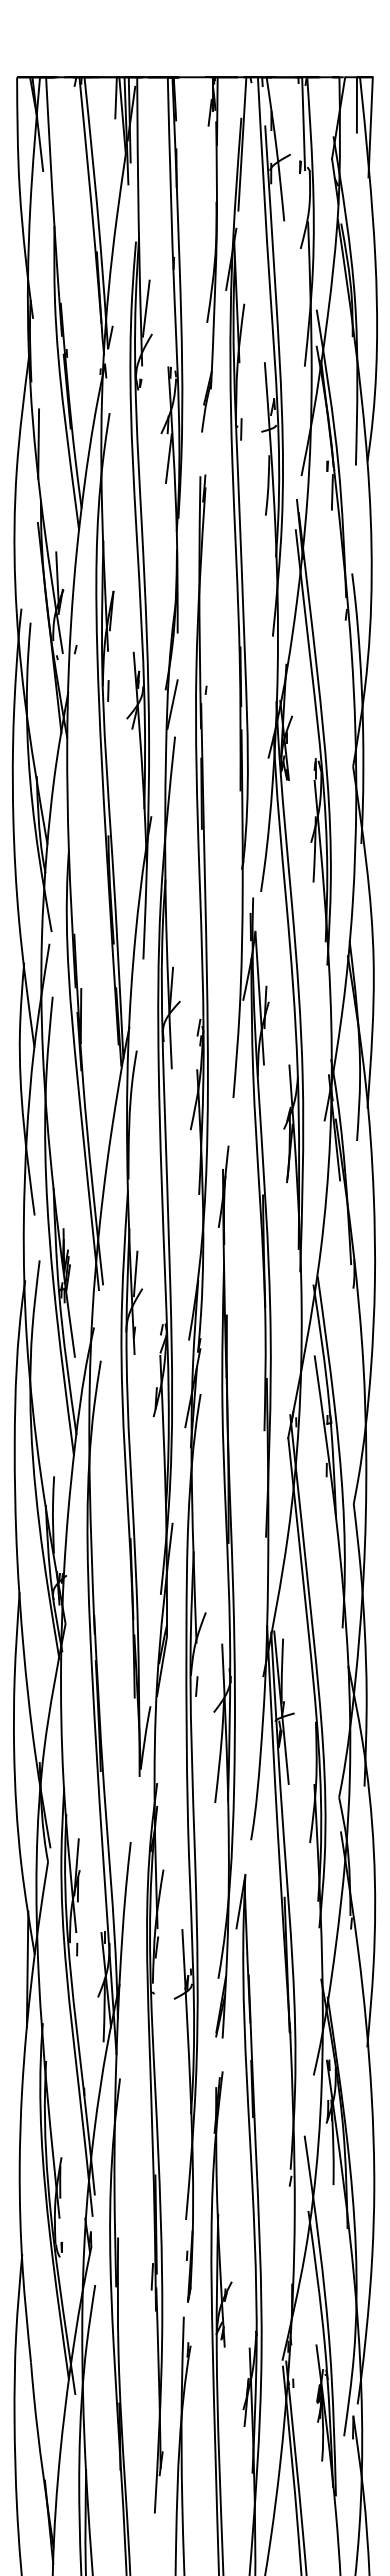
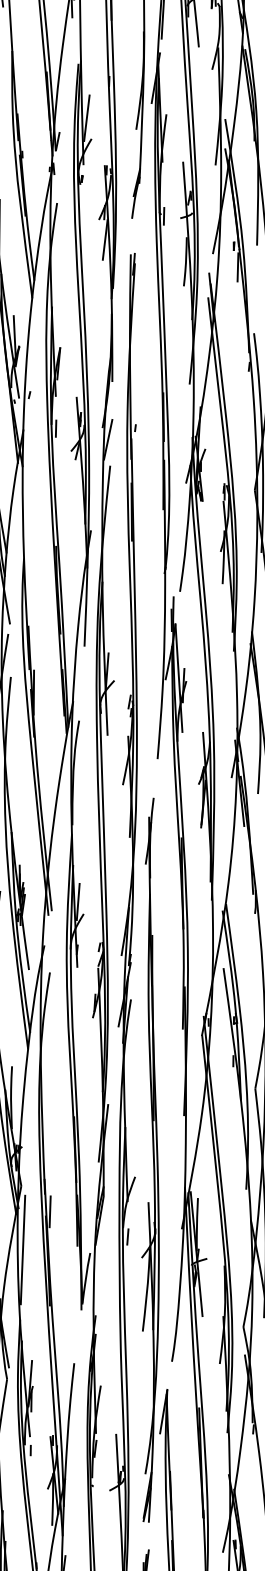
line: (100, 1655) -> (49, 1211), added
line: (67, 1702) -> (22, 1249), added

